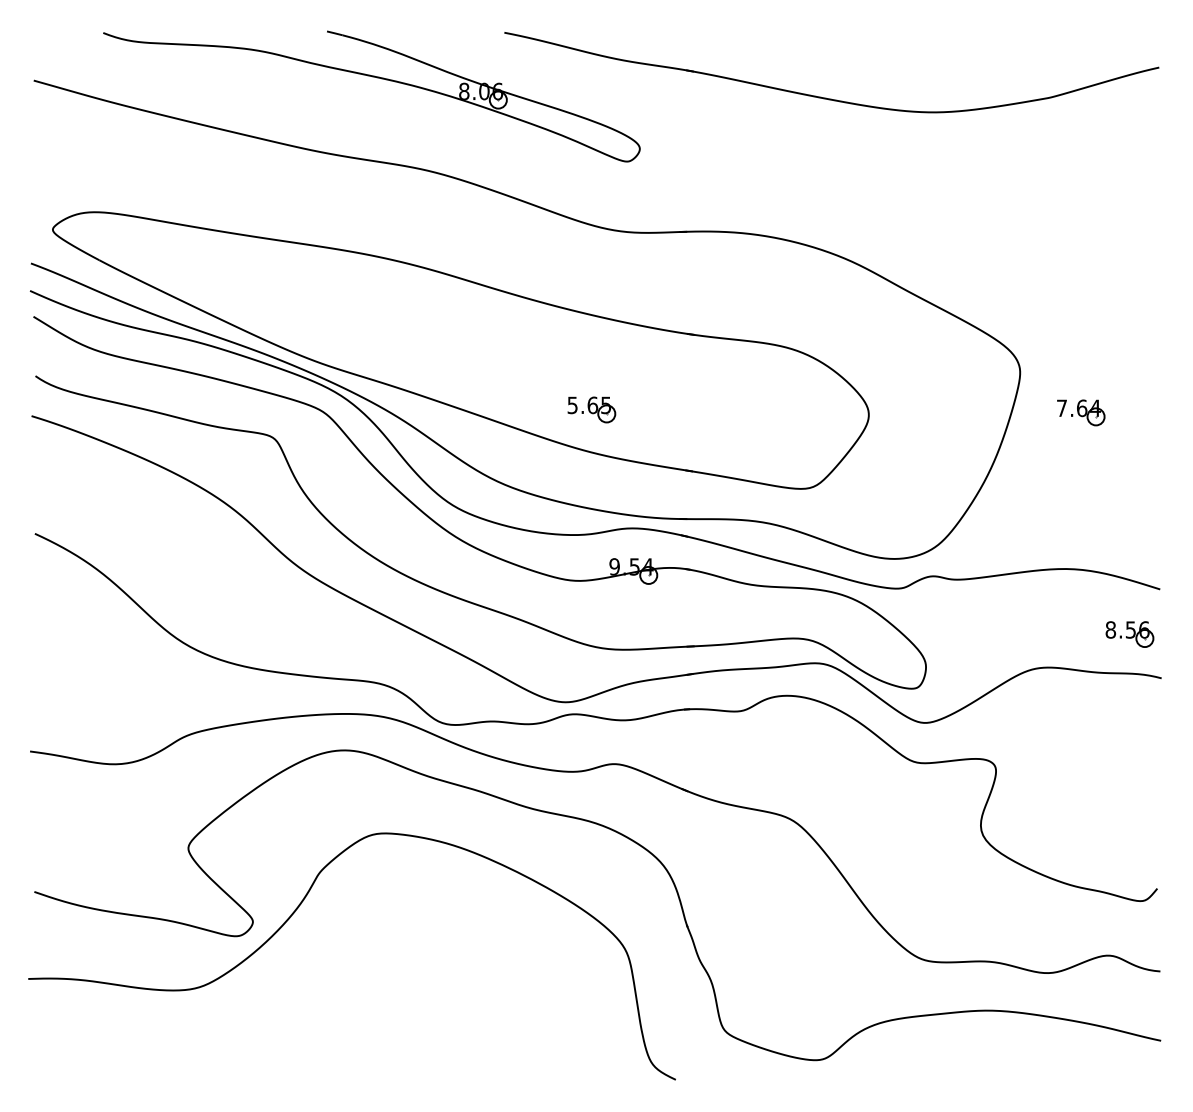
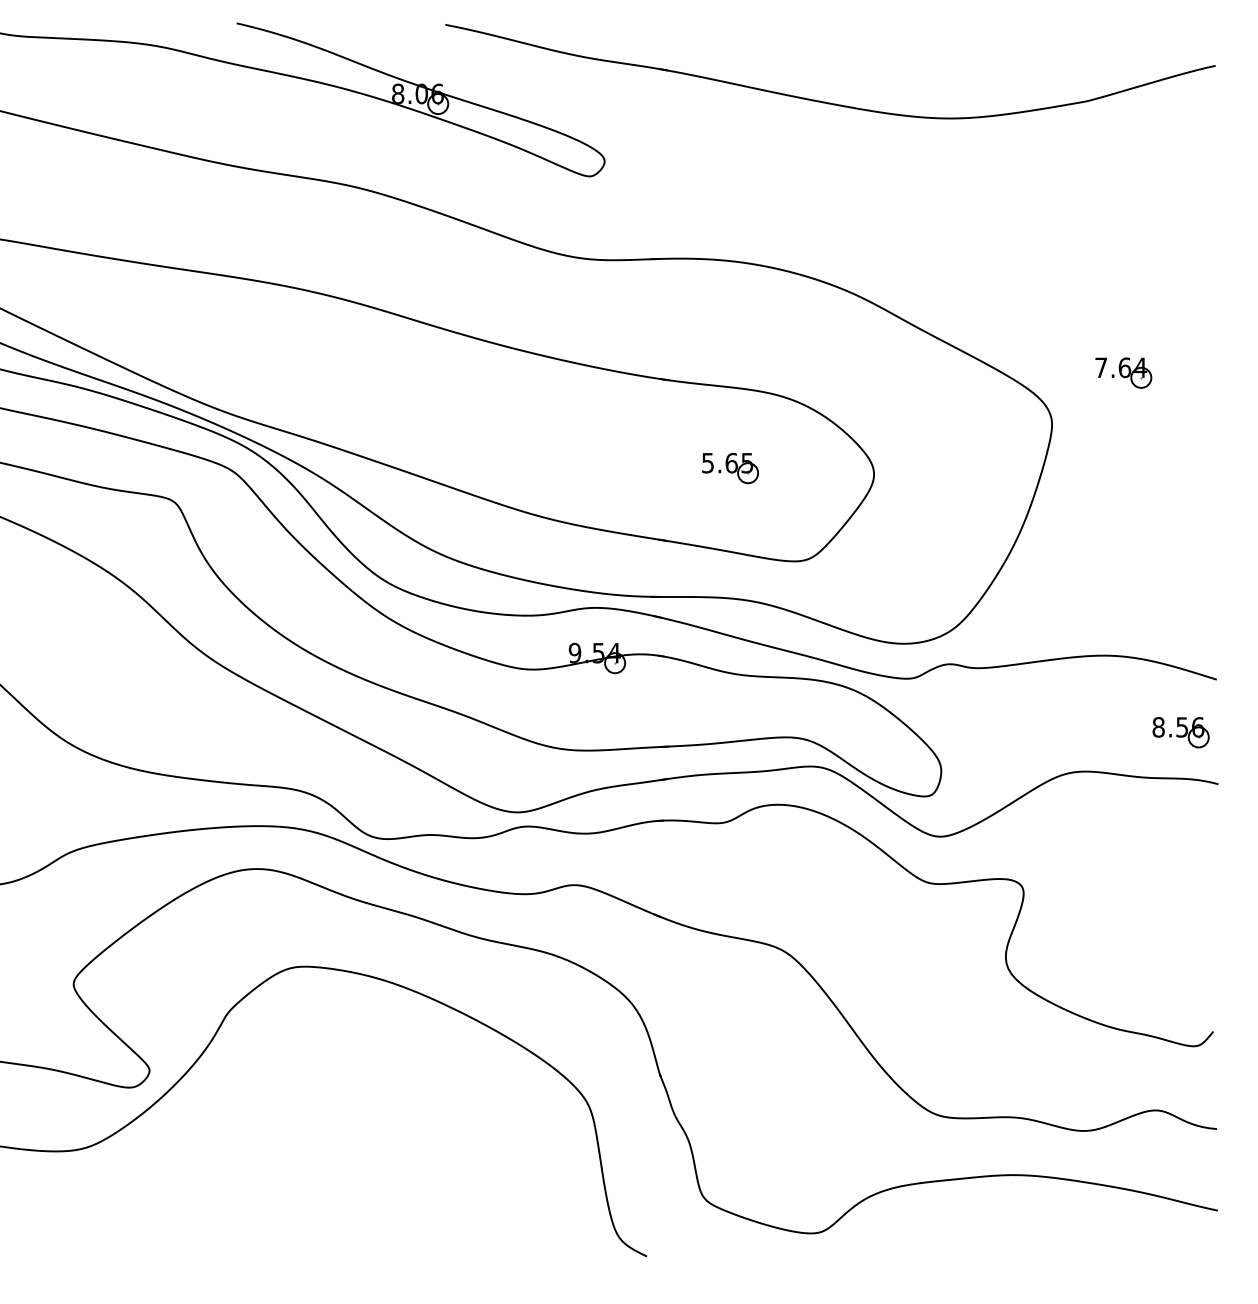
part: (591, 409) -> (730, 468), moved
part: (1081, 412) -> (1124, 372), moved

